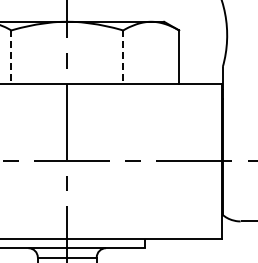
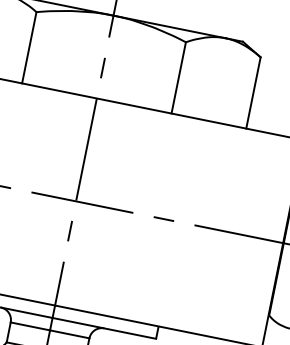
line: (11, 57) -> (29, 48), dashed -> solid
line: (123, 57) -> (178, 78), dashed -> solid

